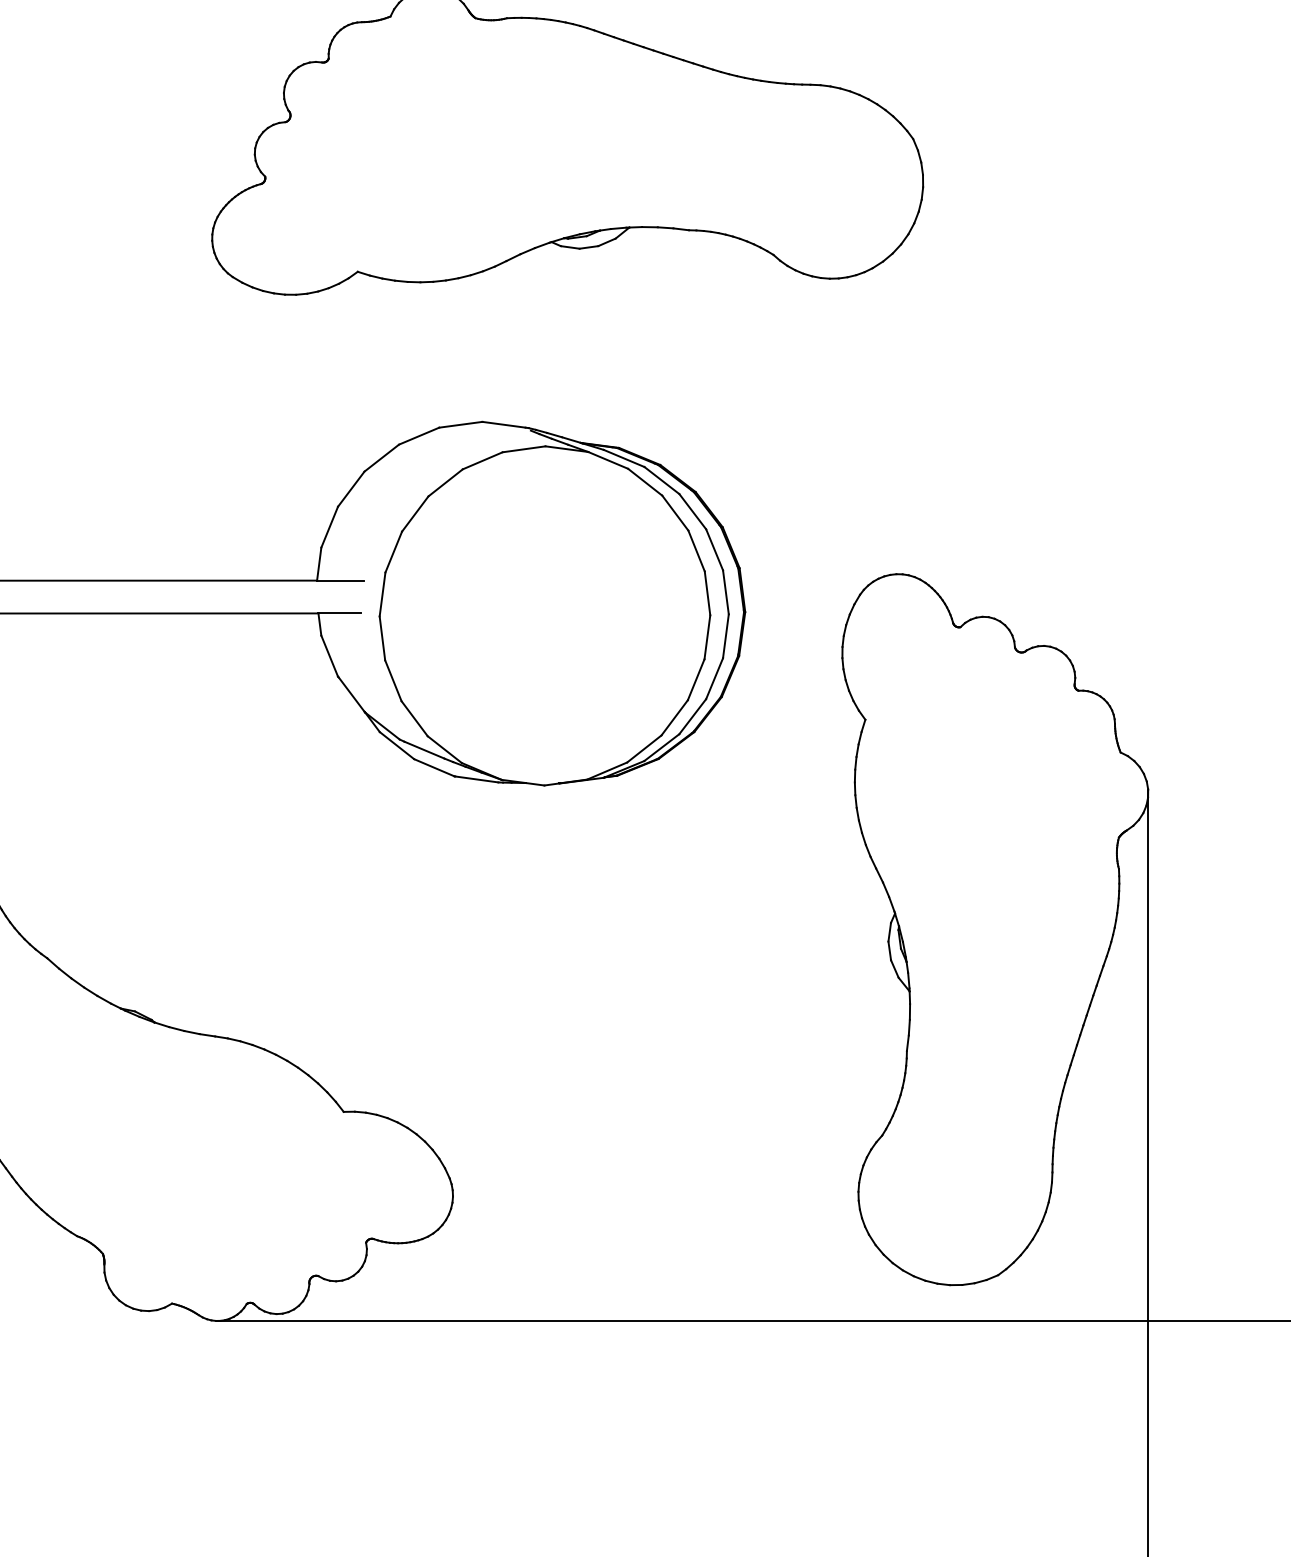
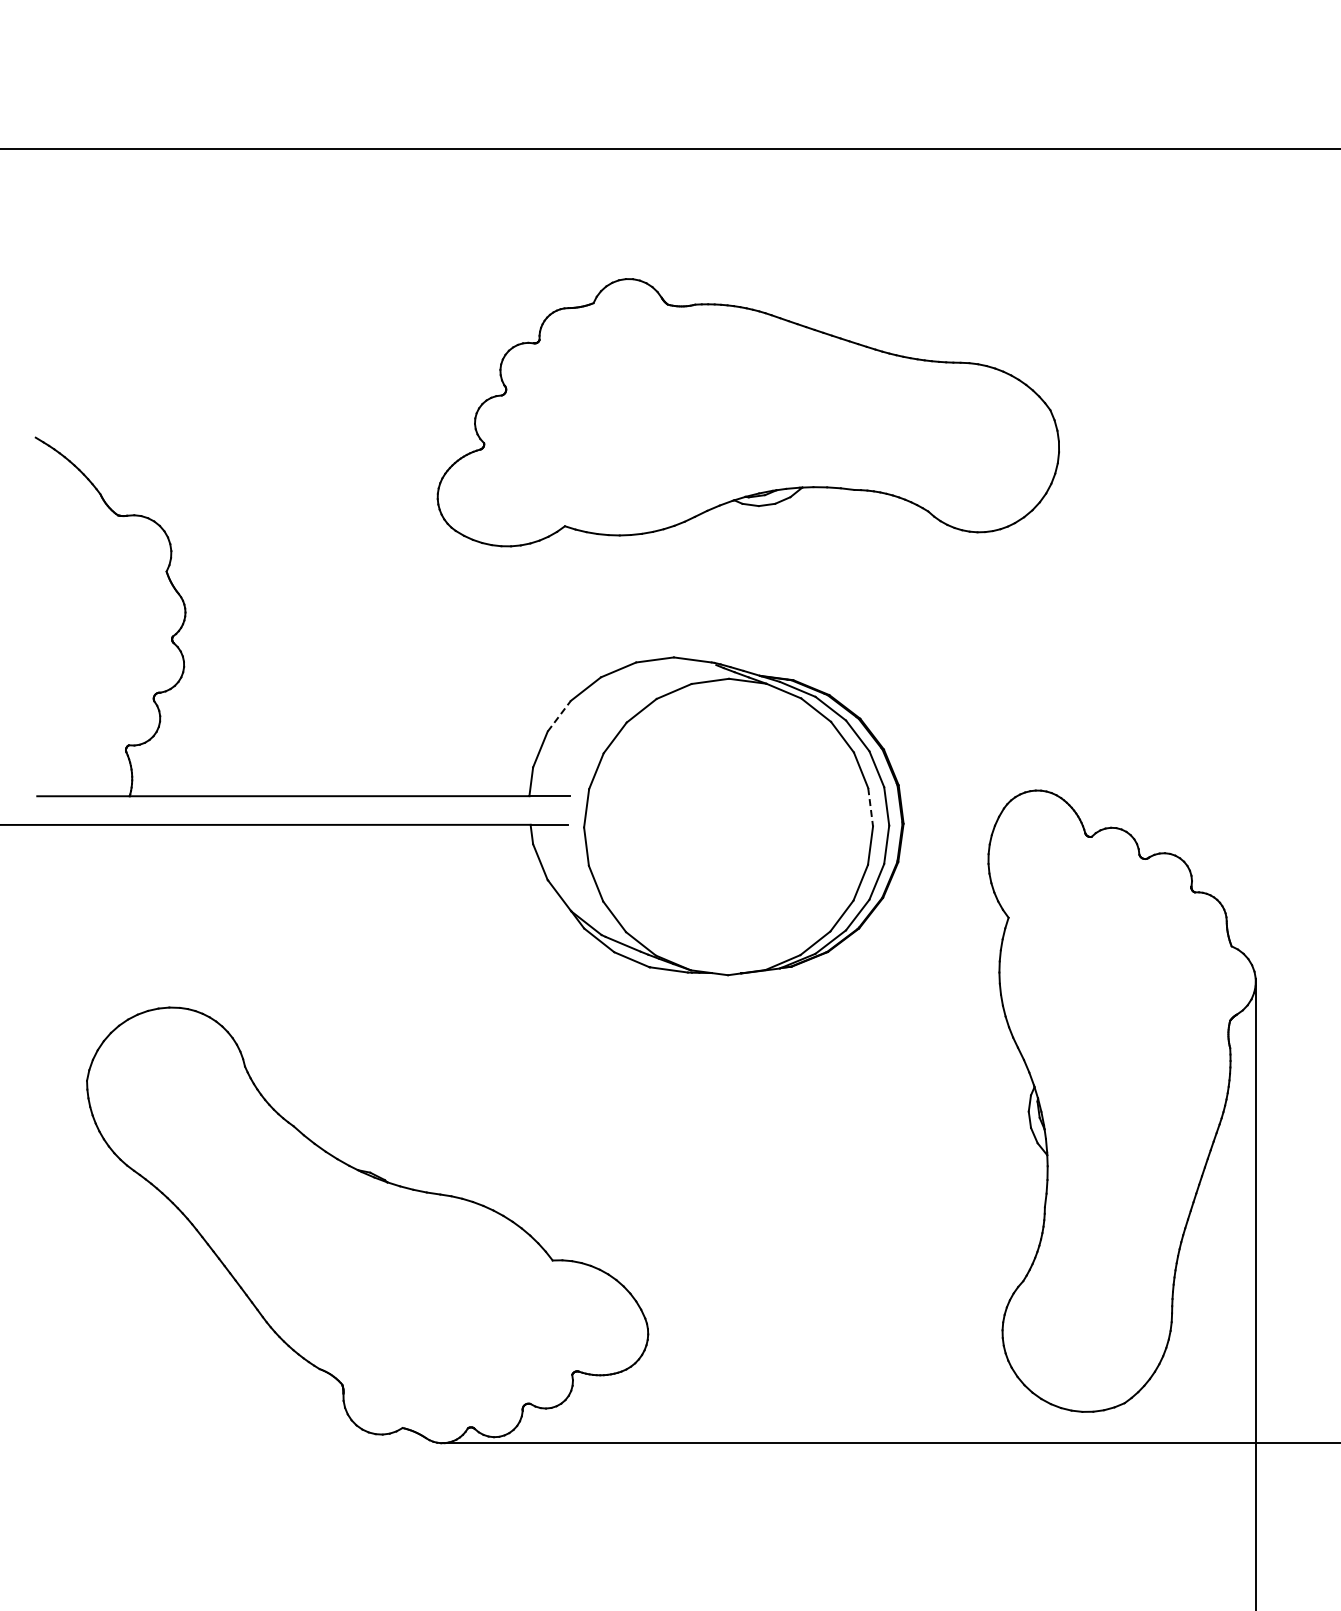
line: (351, 488) -> (559, 715), solid -> dashed
line: (707, 593) -> (870, 807), solid -> dashed

